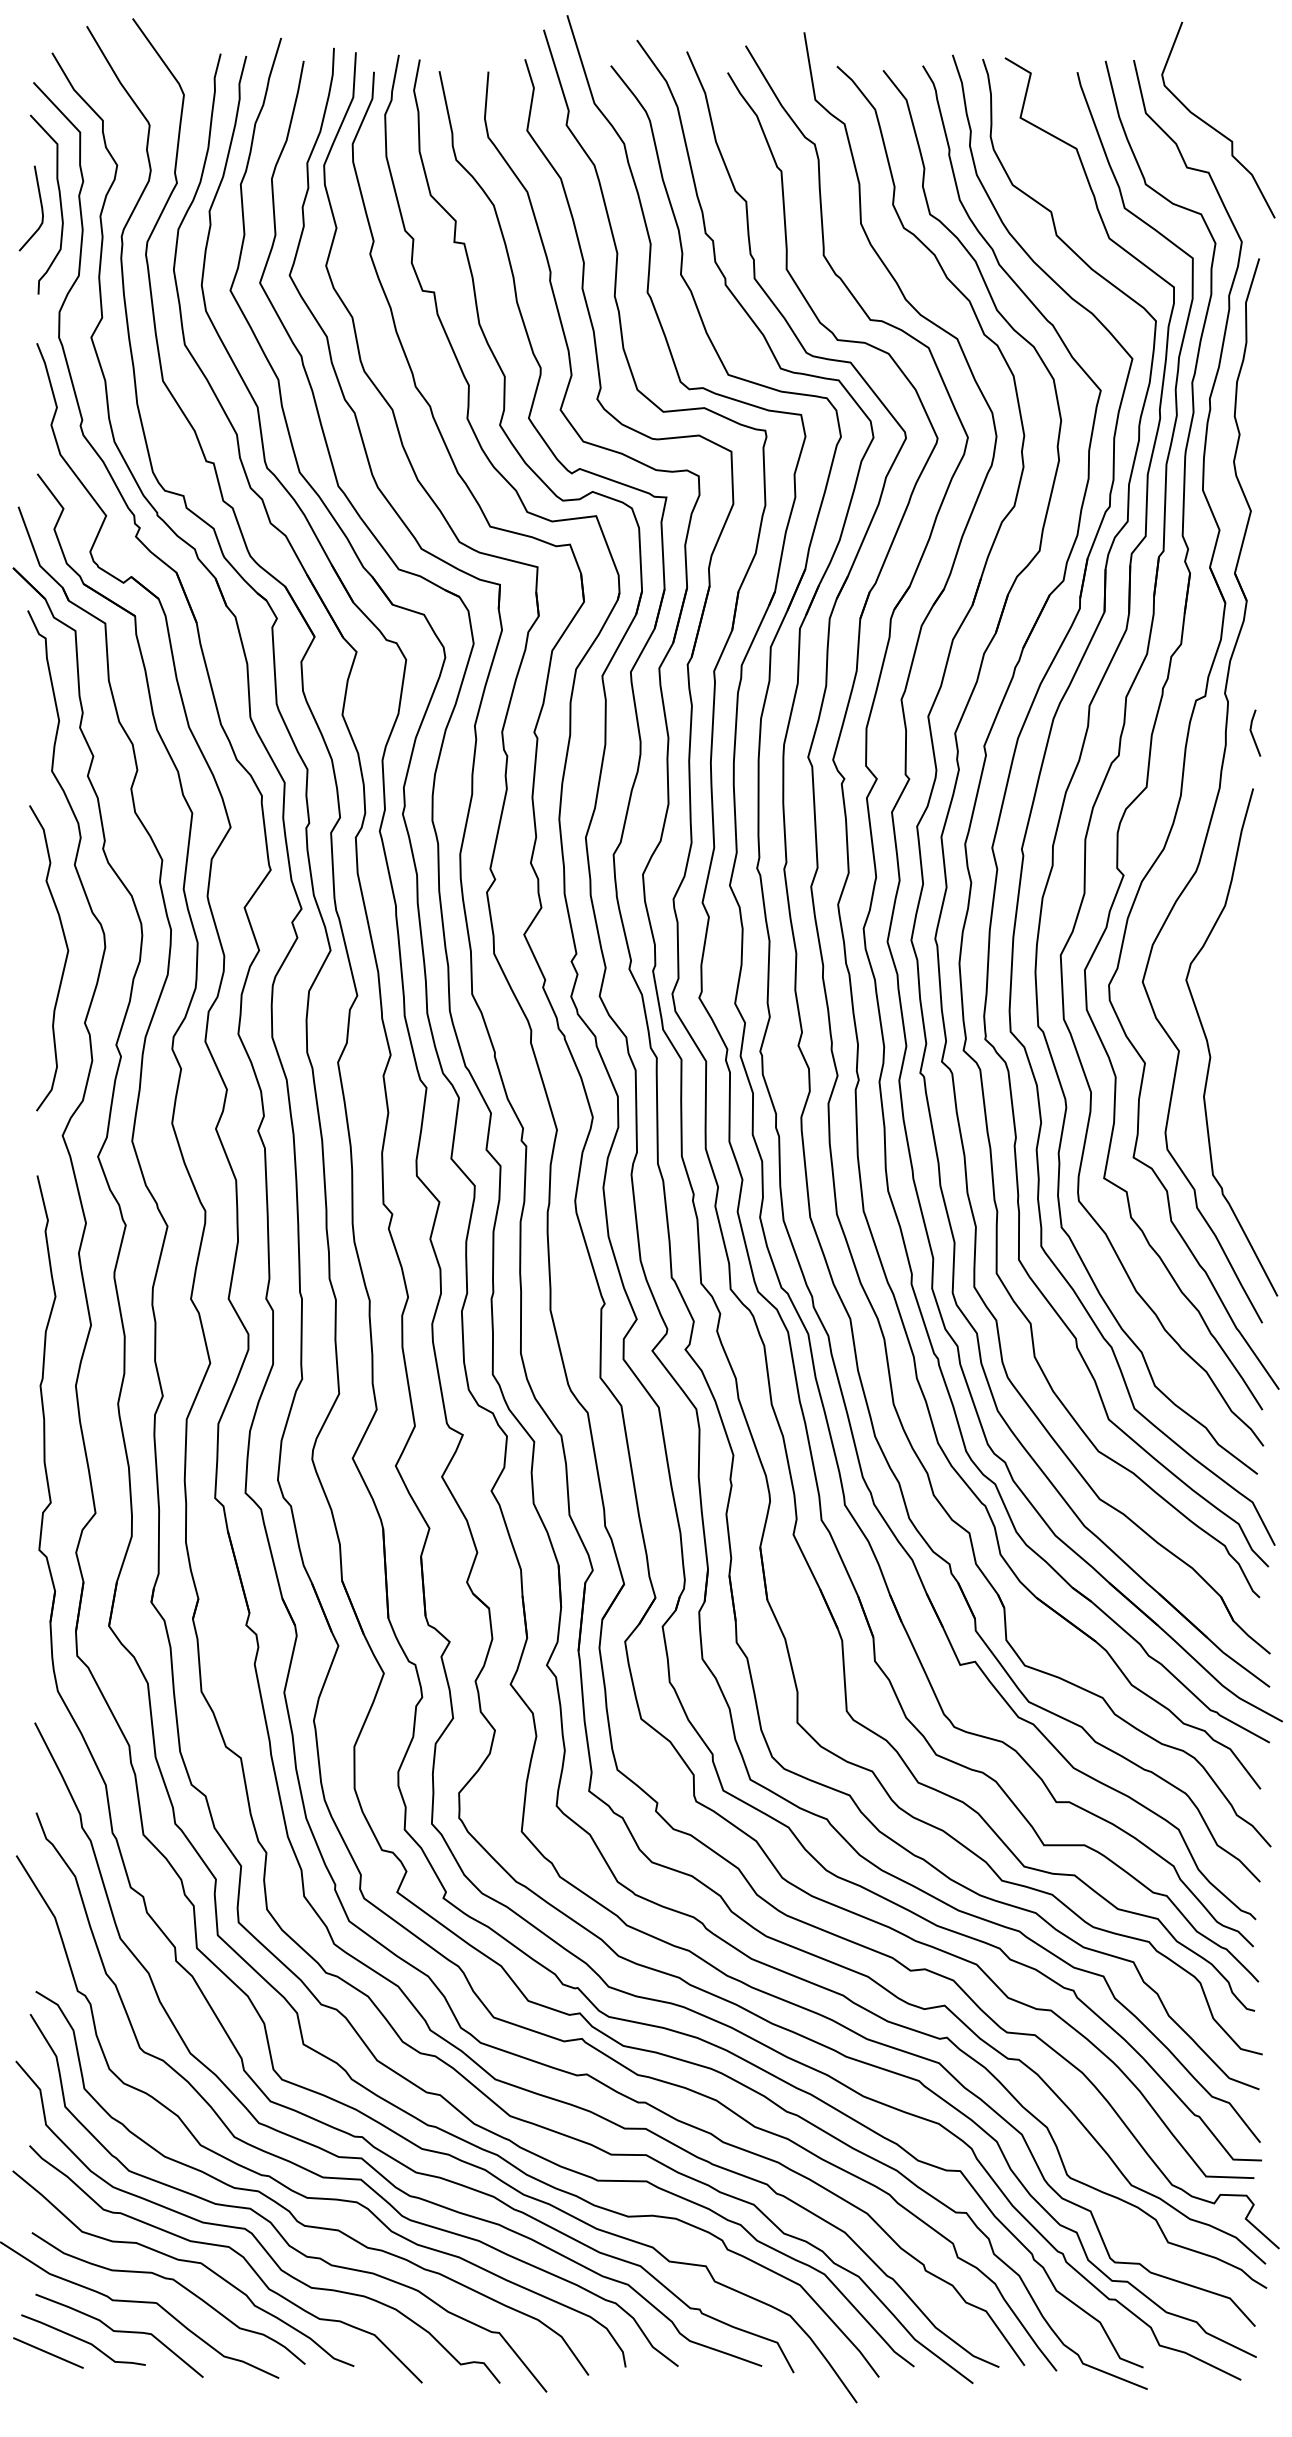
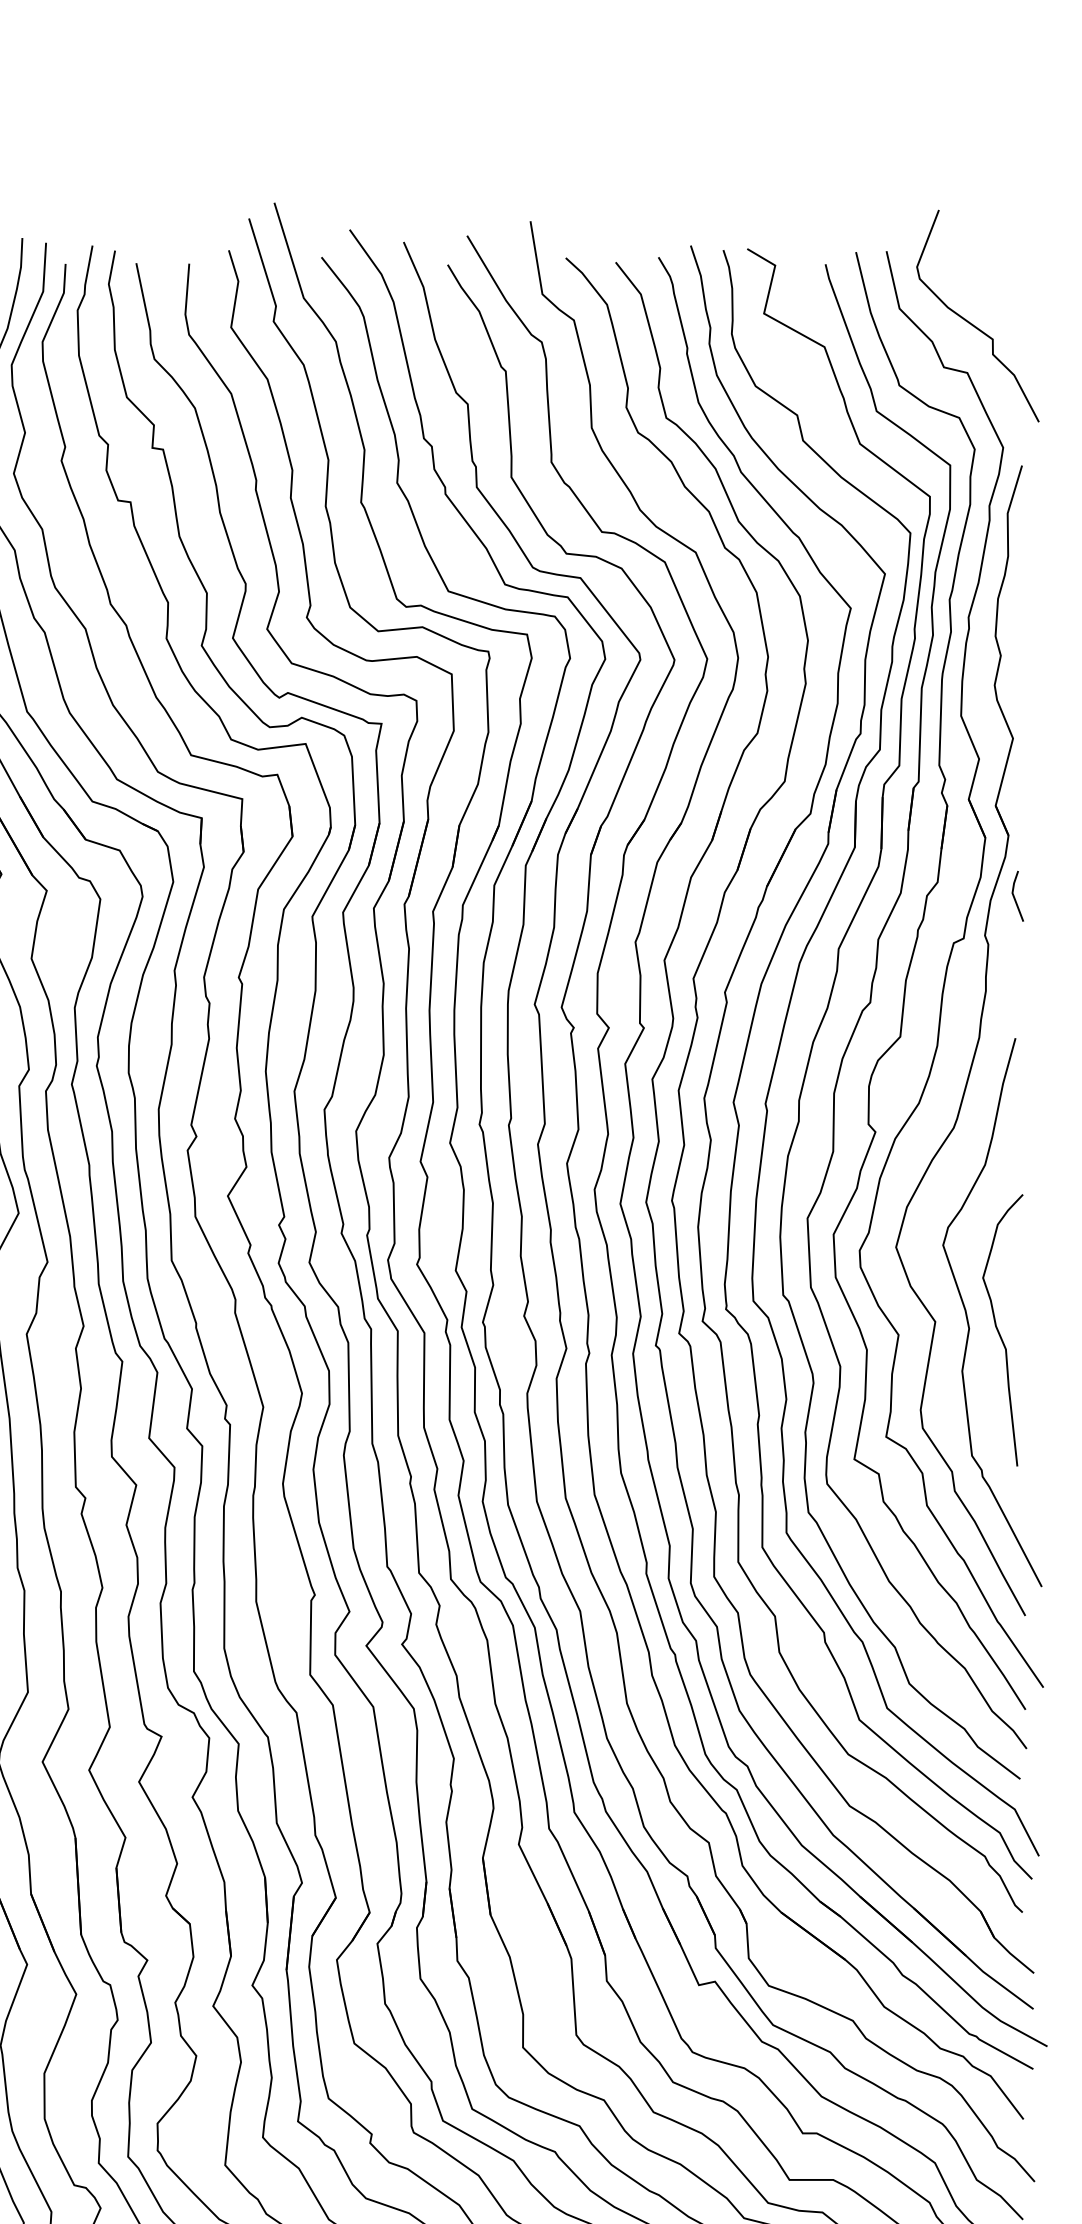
line: (1253, 734) -> (1015, 897), moved
curve: (1238, 1059) -> (999, 1330), added

